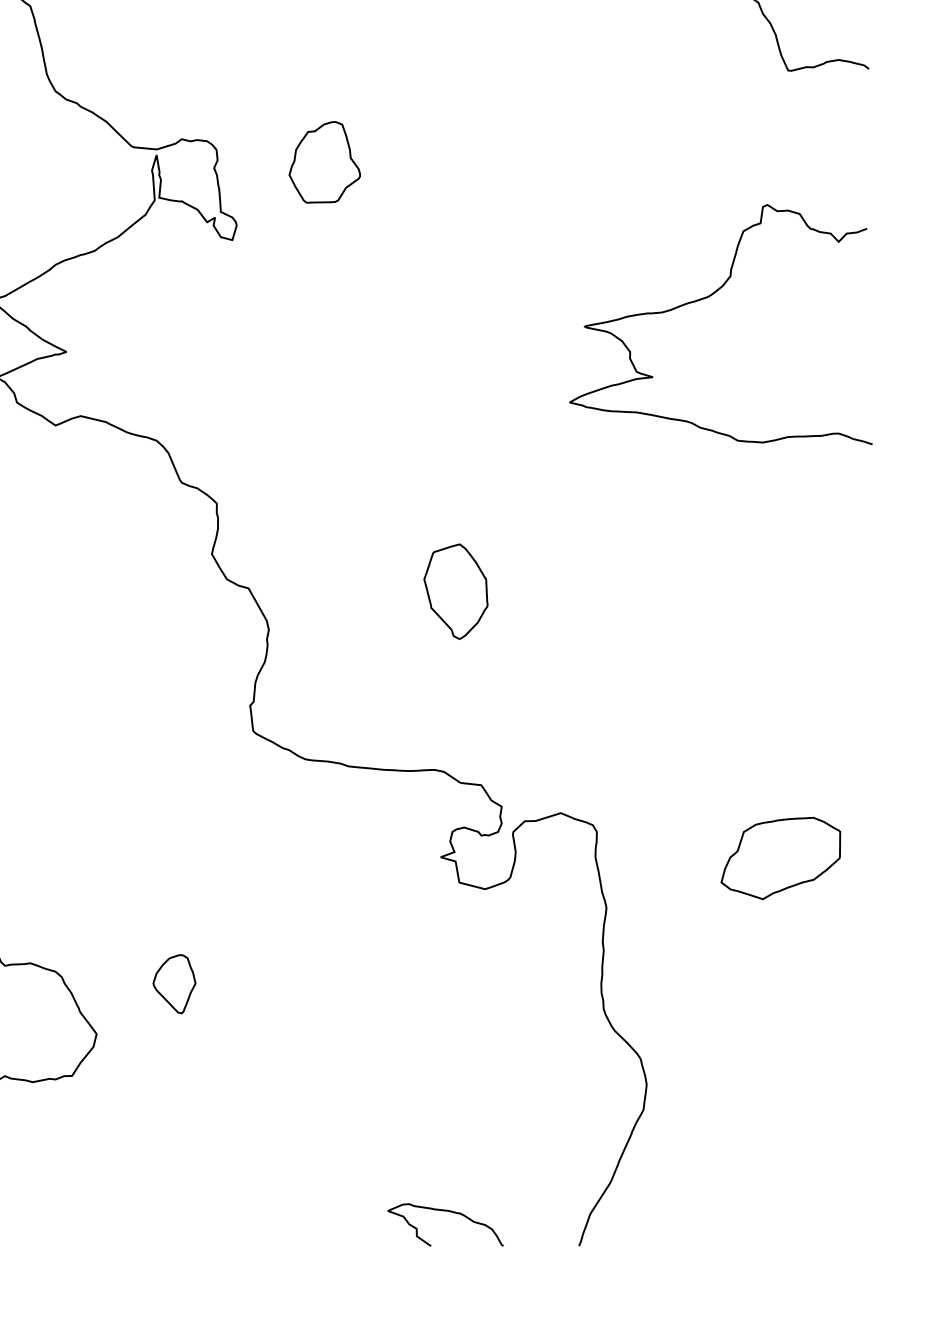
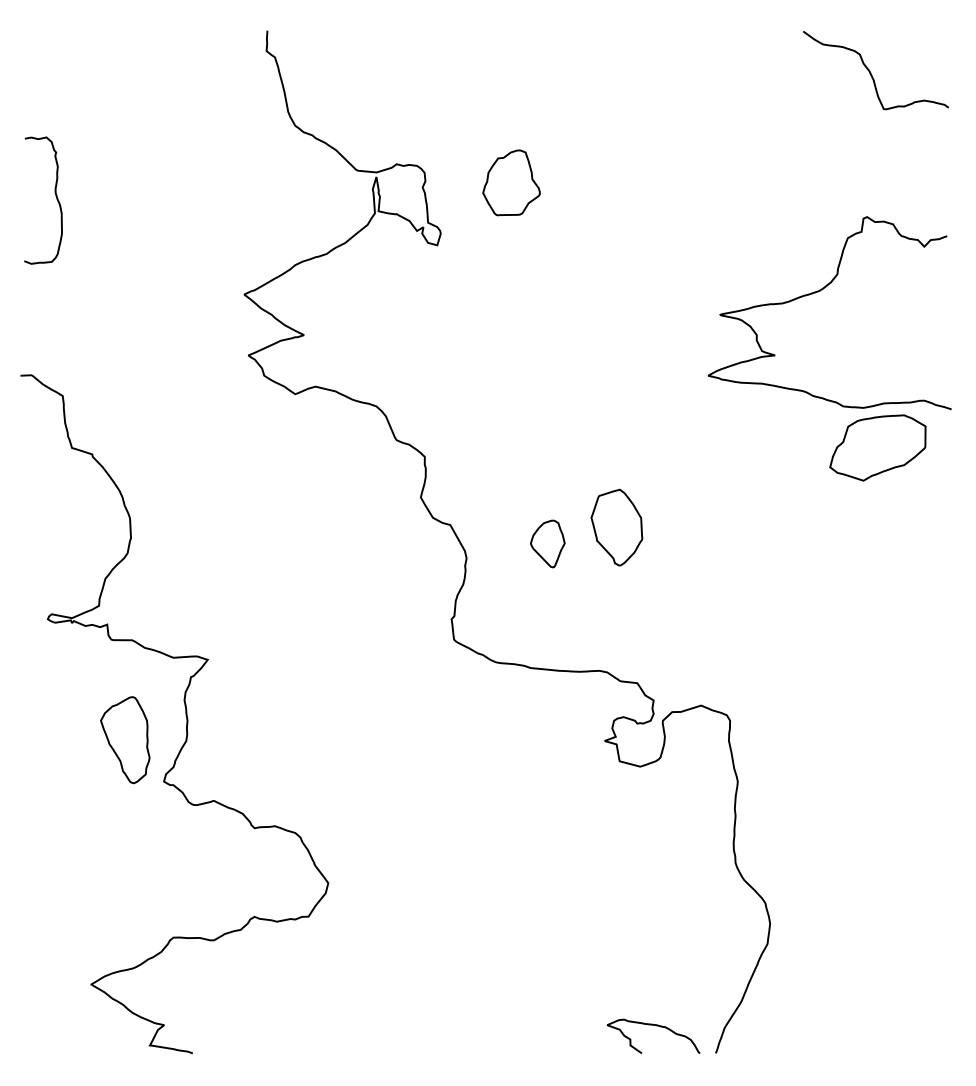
part: (780, 857) -> (877, 447), moved
part: (174, 983) -> (547, 543), moved
curve: (449, 1212) -> (656, 1026), moved

